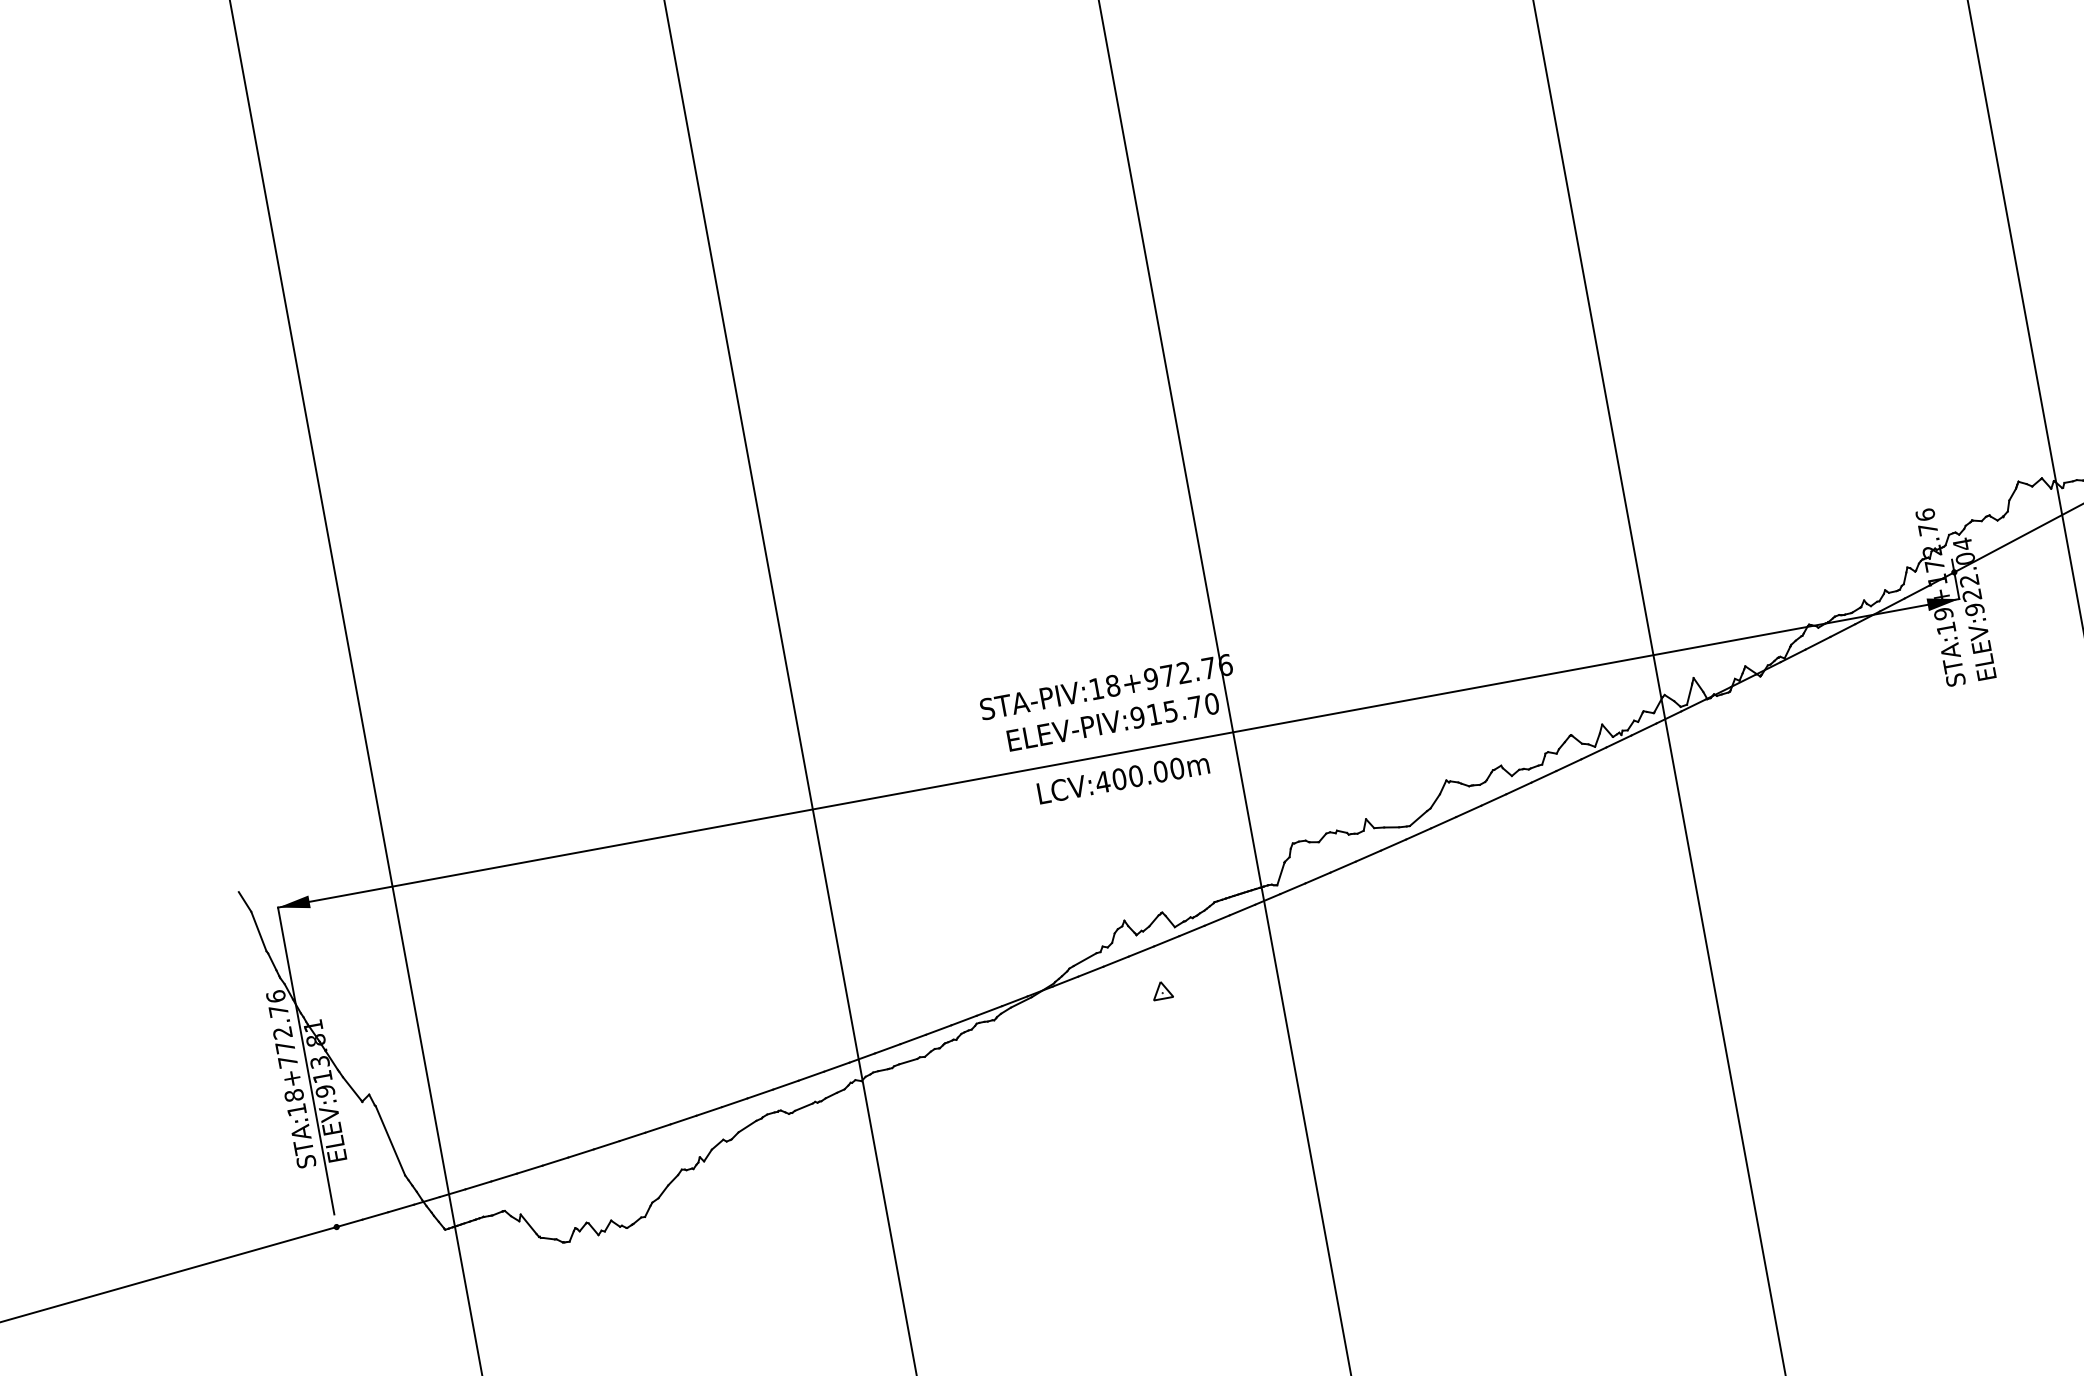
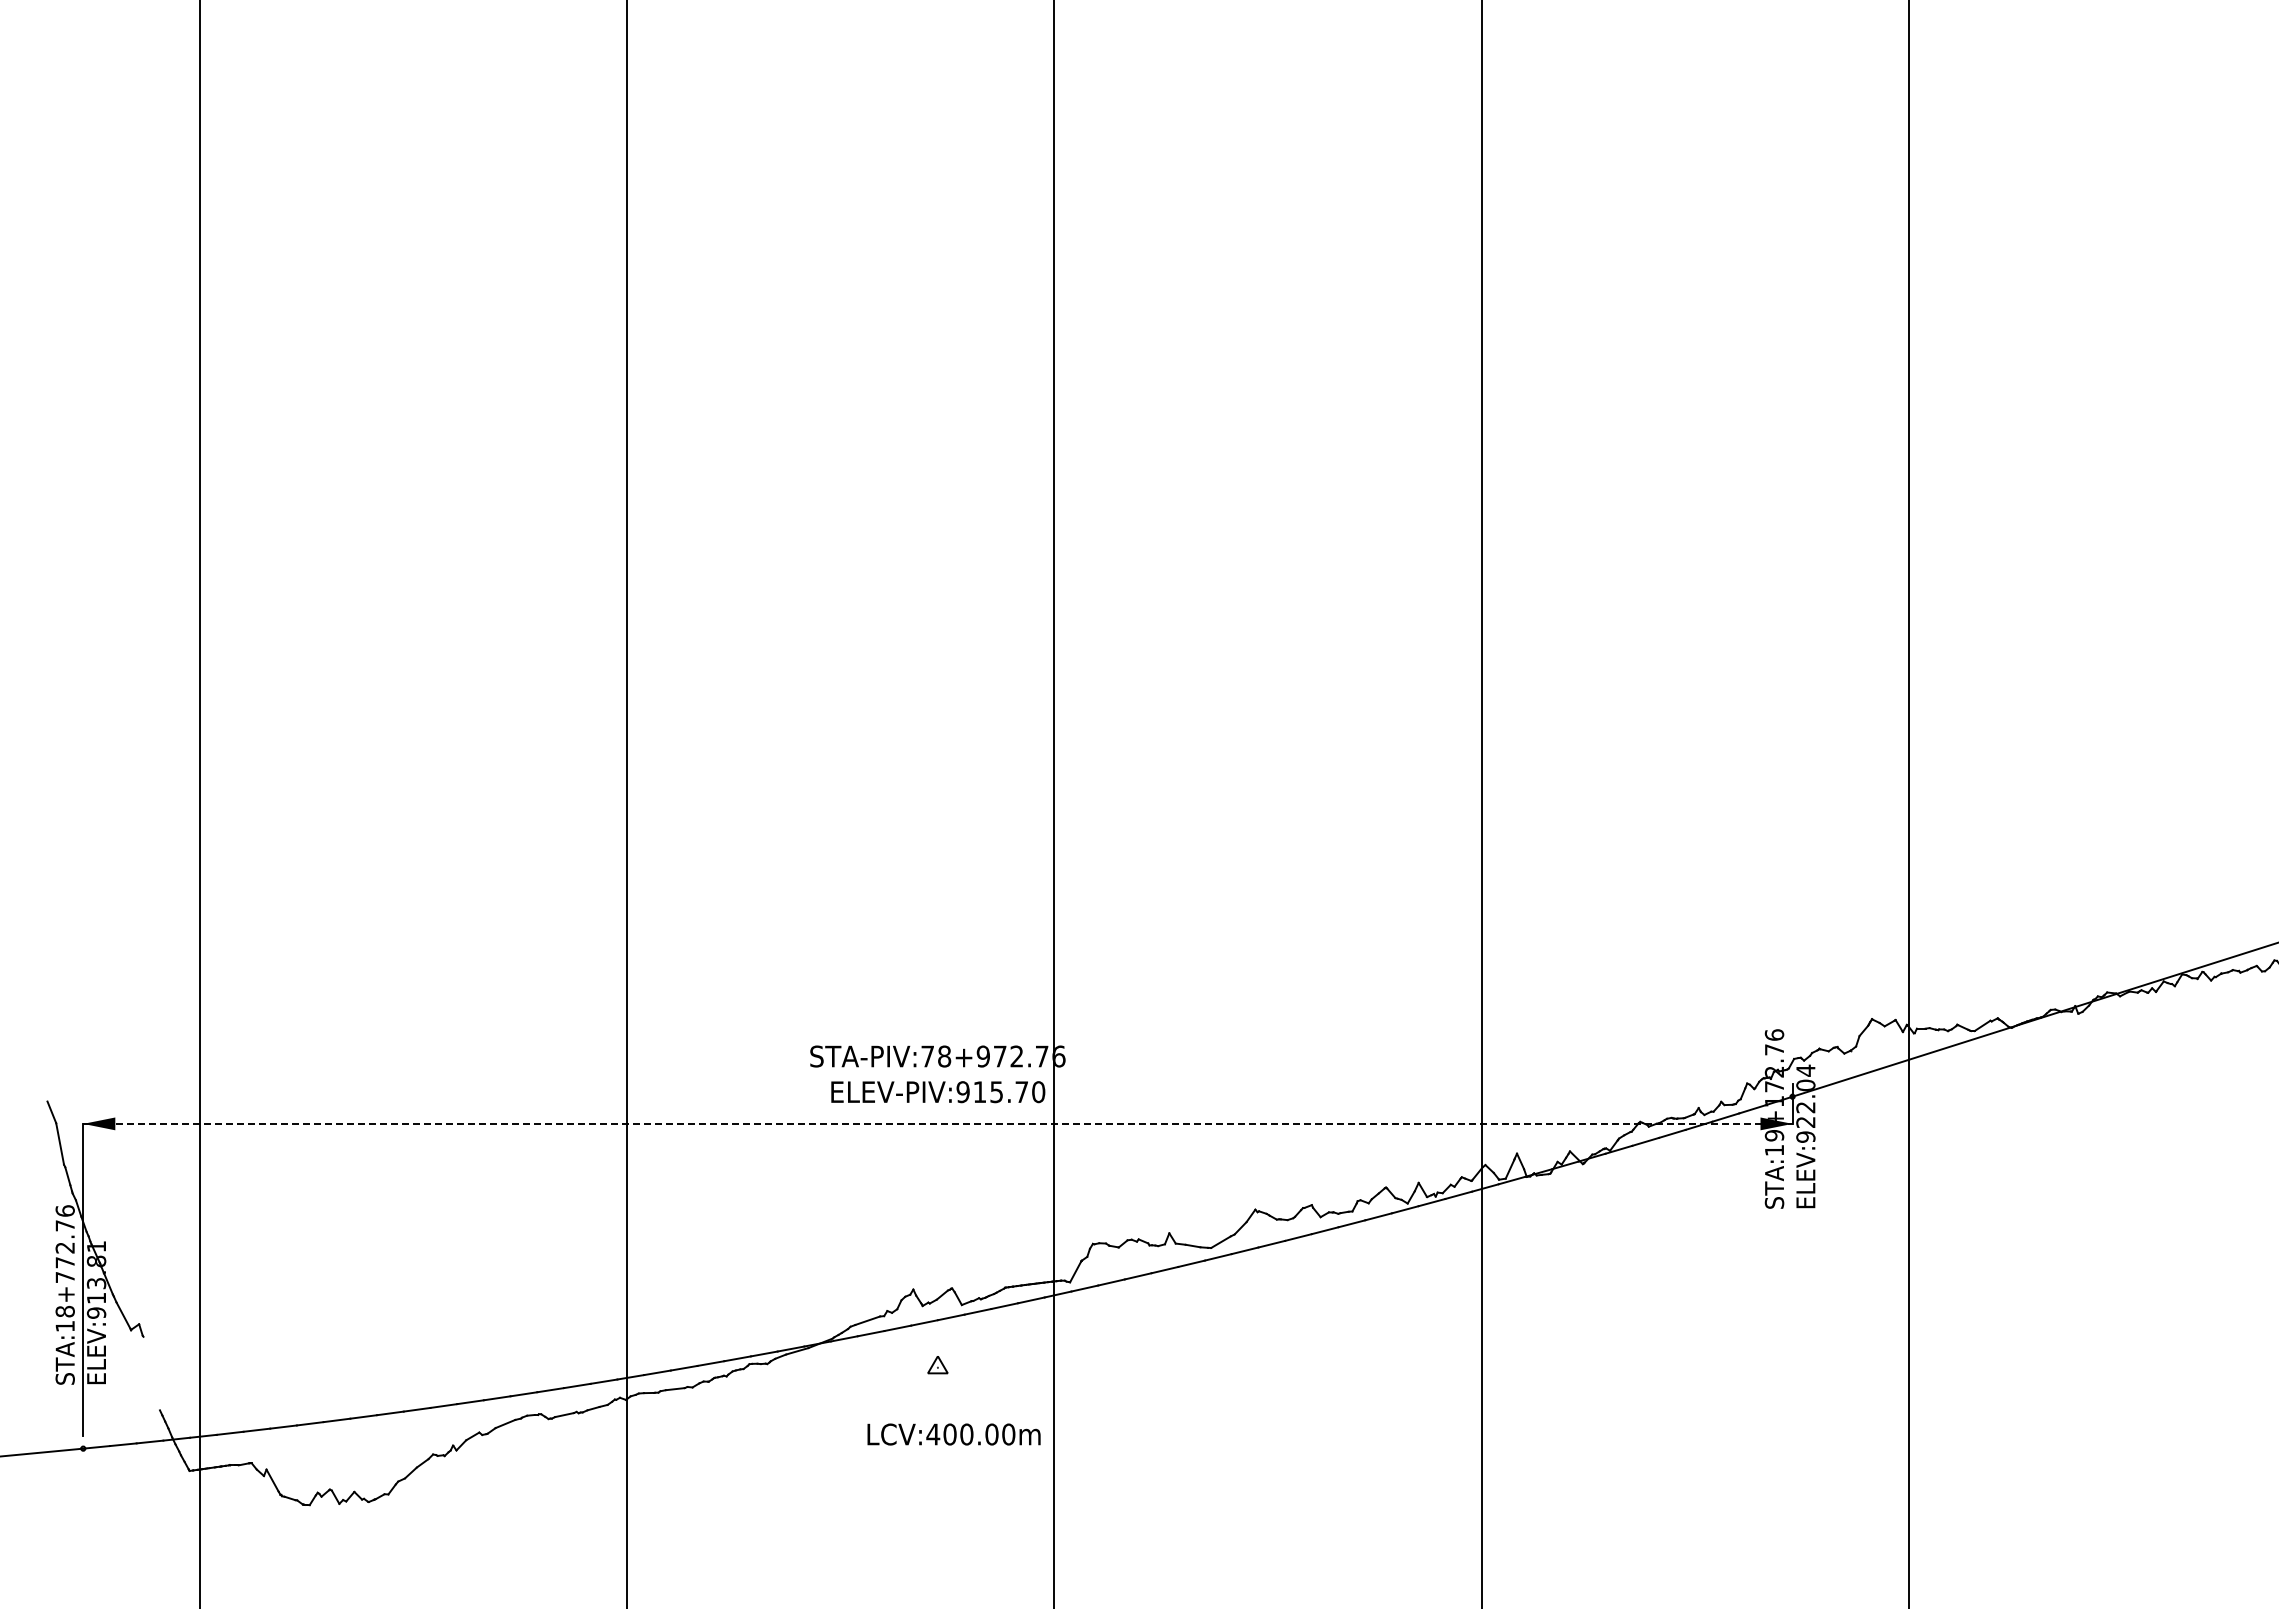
text: (1096, 688) -> (927, 1056), STA-PIV:18+972.76 -> STA-PIV:78+972.76
line: (1118, 753) -> (937, 1123), solid -> dashed
text: (1122, 778) -> (953, 1434), moved
line: (390, 1140) -> (151, 1373), removed

